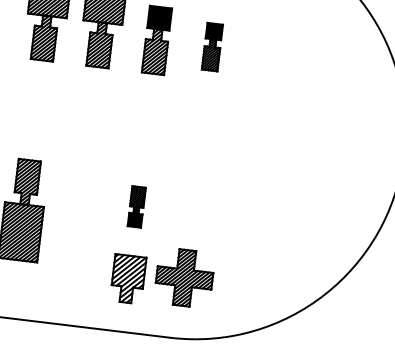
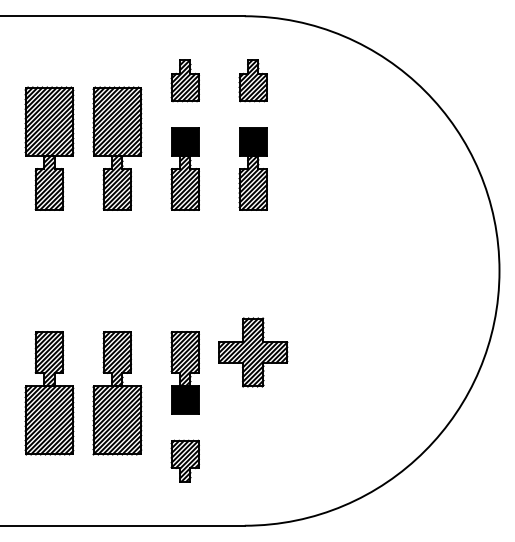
part: (211, 46) -> (252, 168), size x1.43
part: (136, 206) -> (184, 372), size x1.67
part: (79, 217) -> (117, 393), added
part: (184, 277) -> (253, 352), moved
part: (127, 278) -> (184, 460), size x0.71

